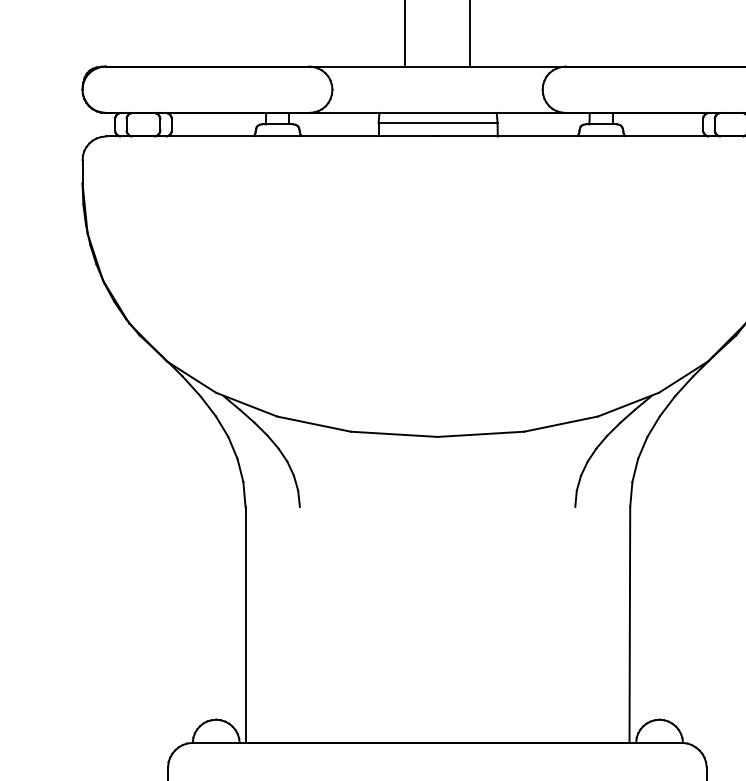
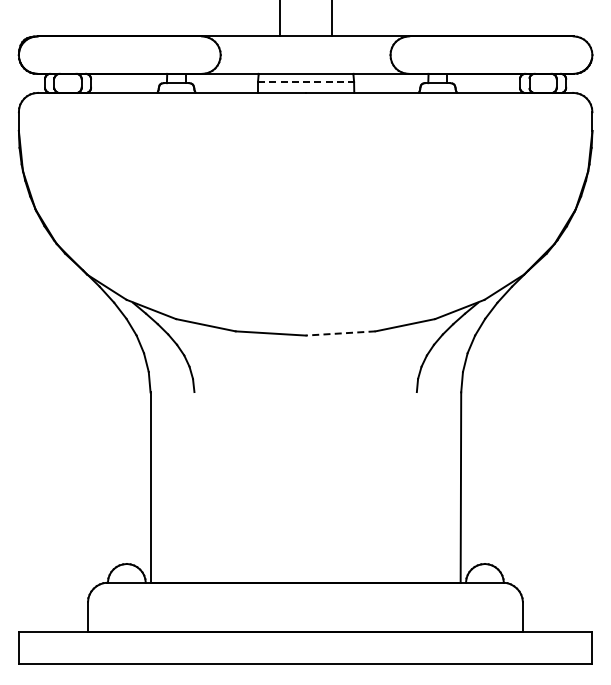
line: (438, 122) -> (306, 81), solid -> dashed
line: (480, 434) -> (340, 333), solid -> dashed

